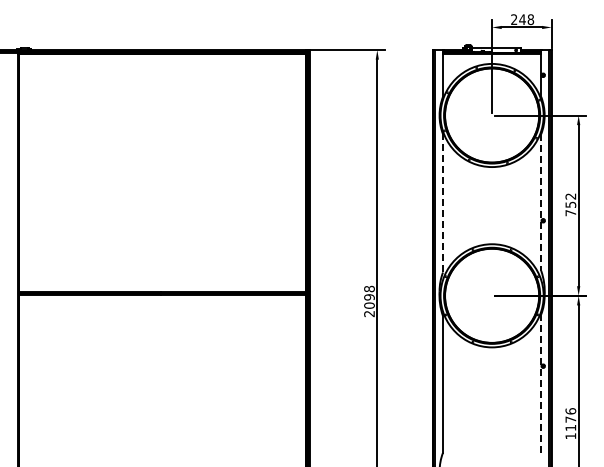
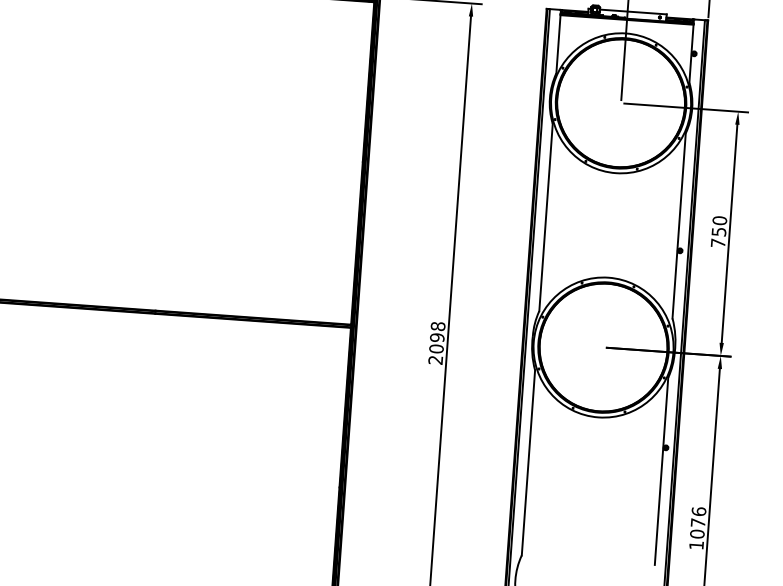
text: (570, 196) -> (719, 220), 752 -> 750
line: (443, 202) -> (546, 216), dashed -> solid
line: (541, 203) -> (679, 227), dashed -> solid
line: (541, 384) -> (661, 472), dashed -> solid
text: (570, 427) -> (696, 533), 1176 -> 1076

